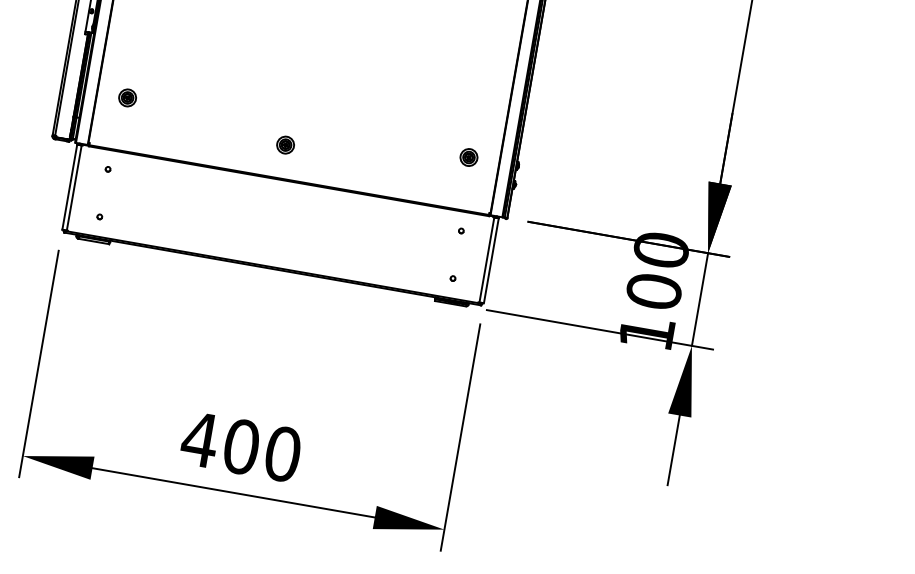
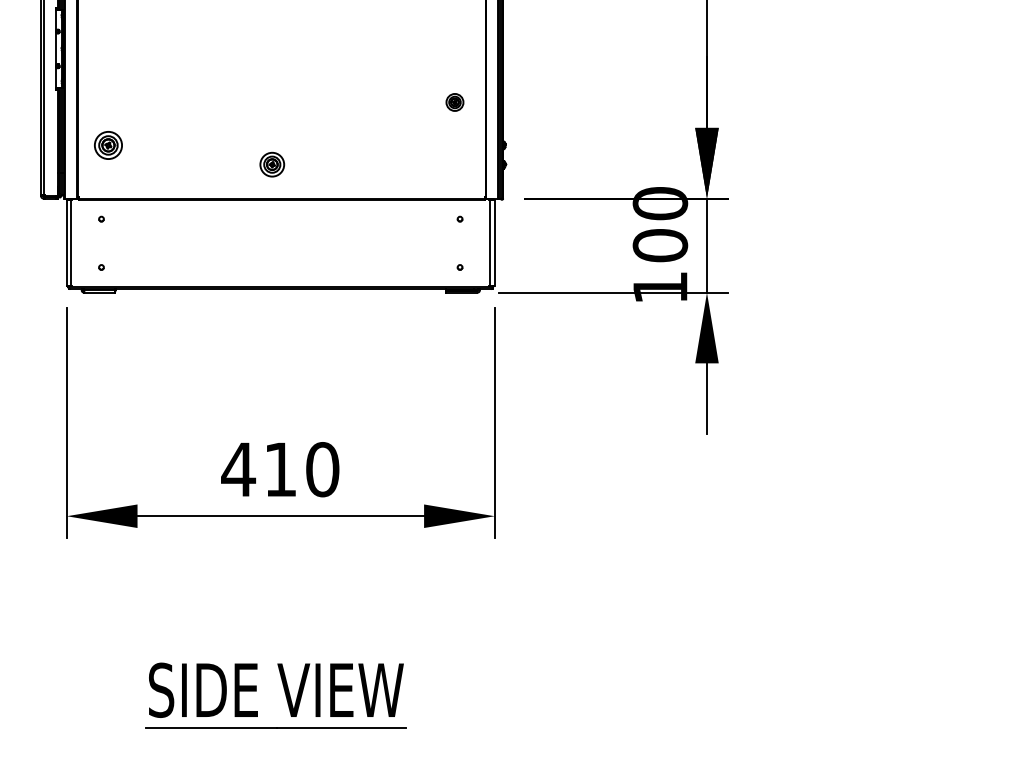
part: (127, 97) -> (108, 145), size x1.6
part: (284, 144) -> (271, 164), size x1.4
part: (468, 157) -> (454, 102), moved
text: (241, 446) -> (280, 469), 400 -> 410

